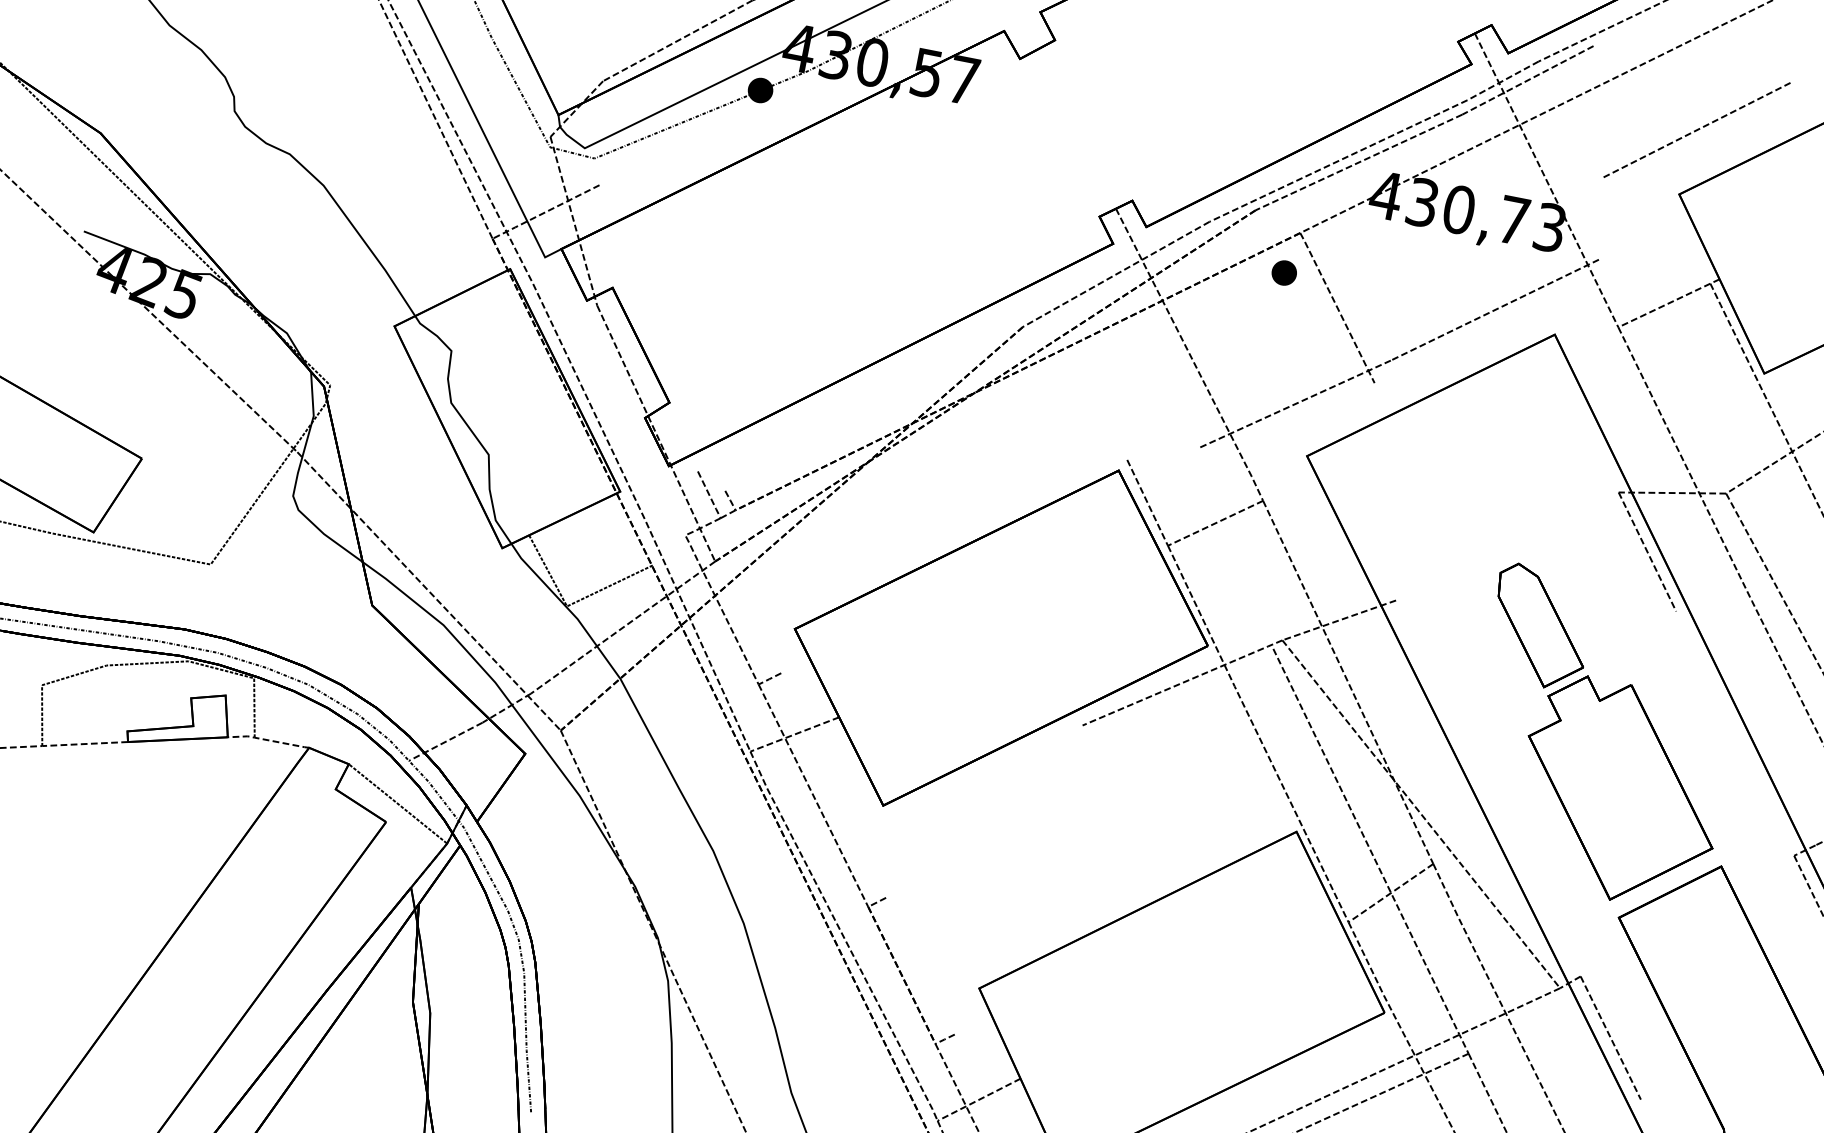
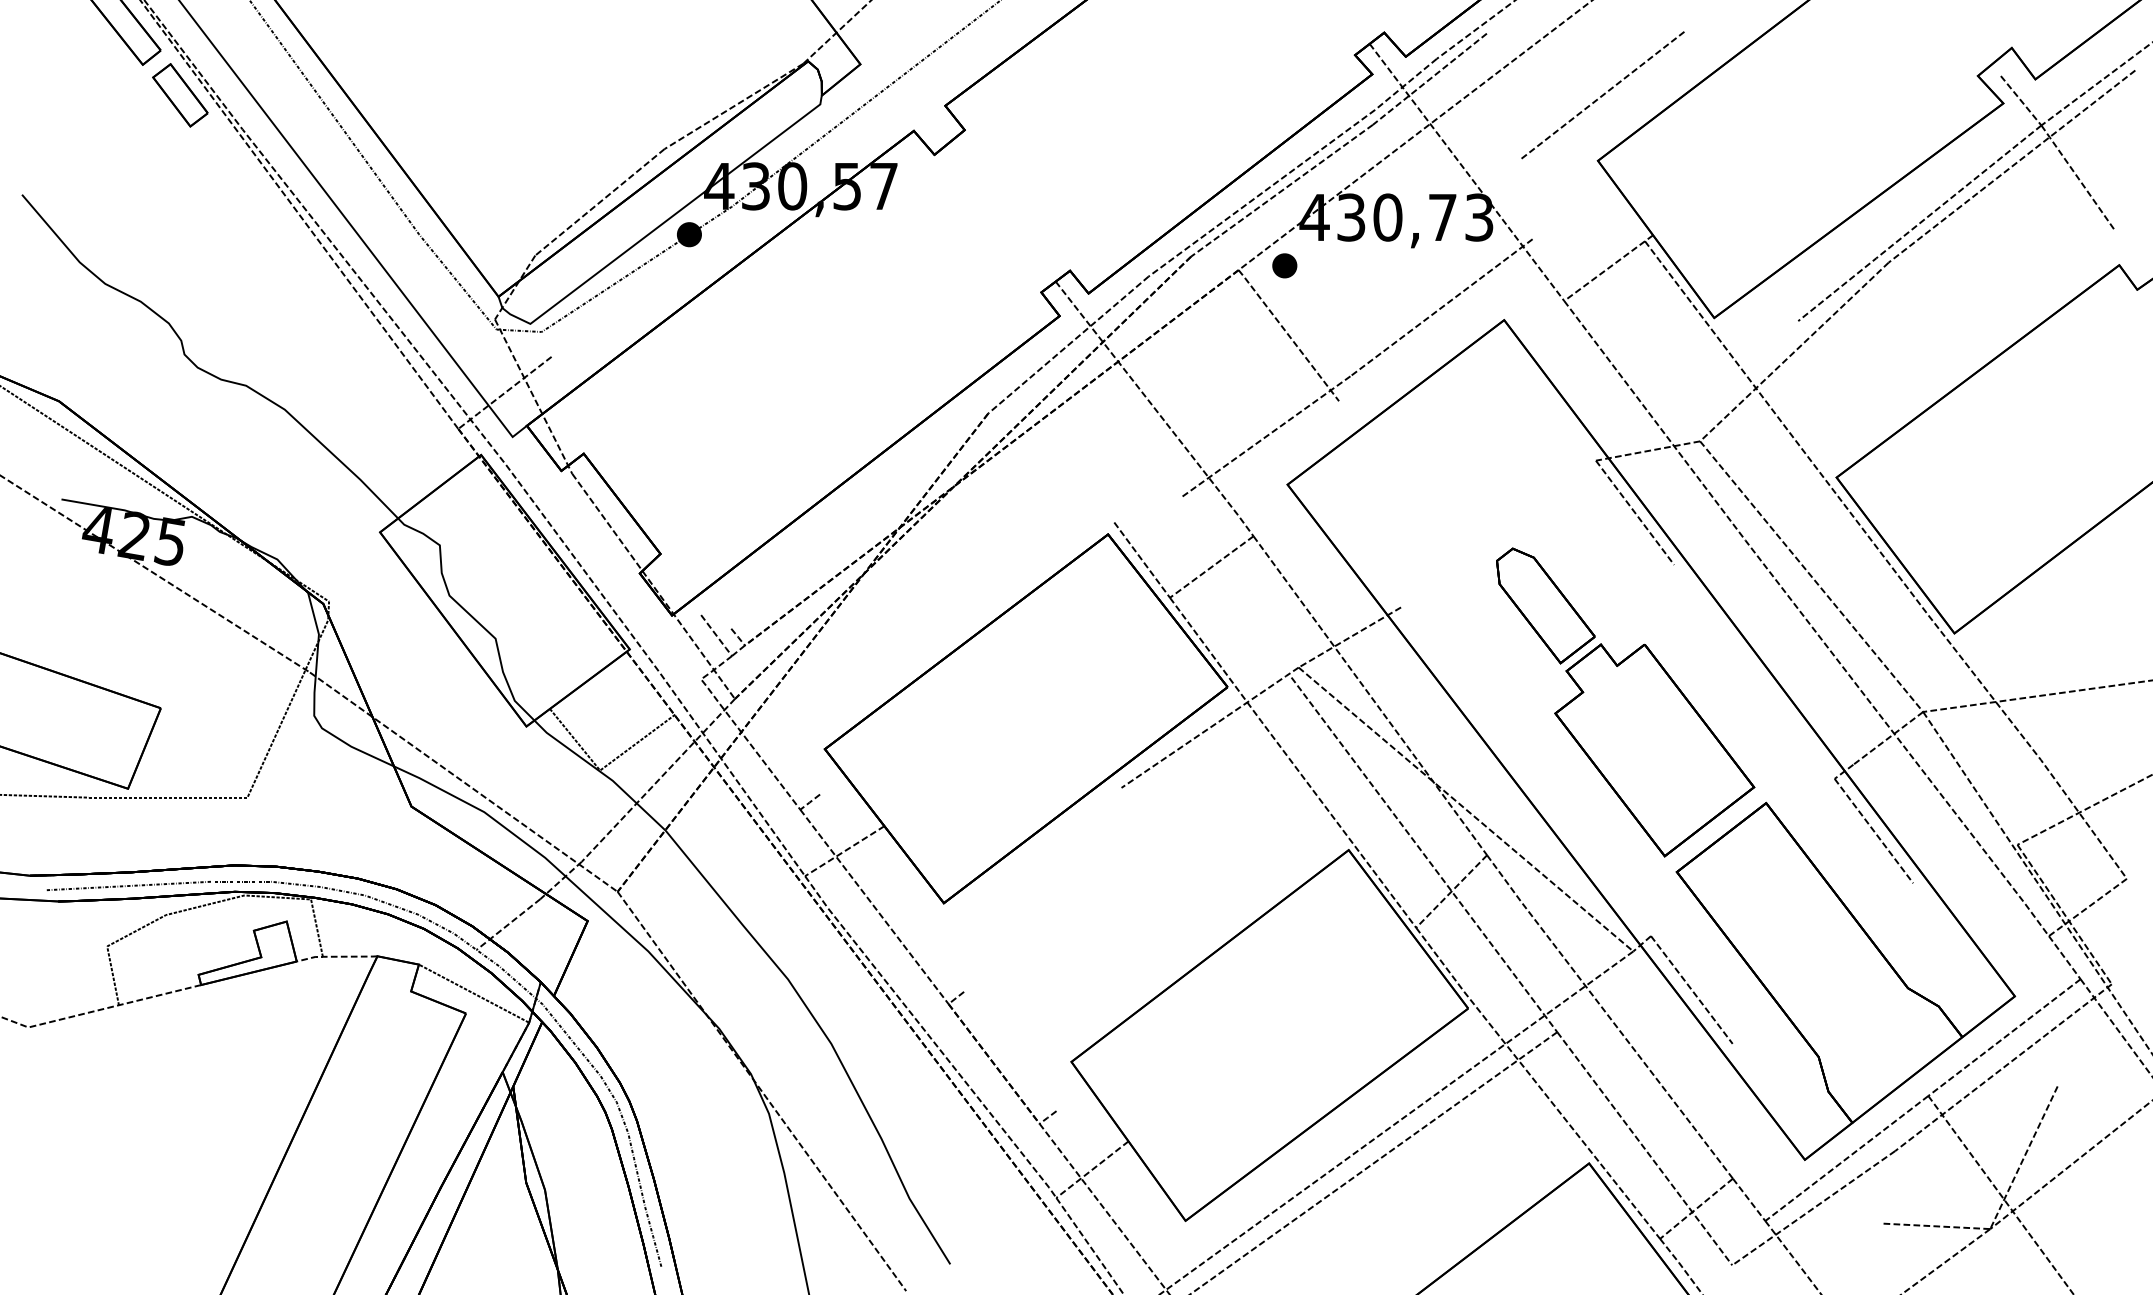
part: (1284, 272) -> (1284, 265), moved

